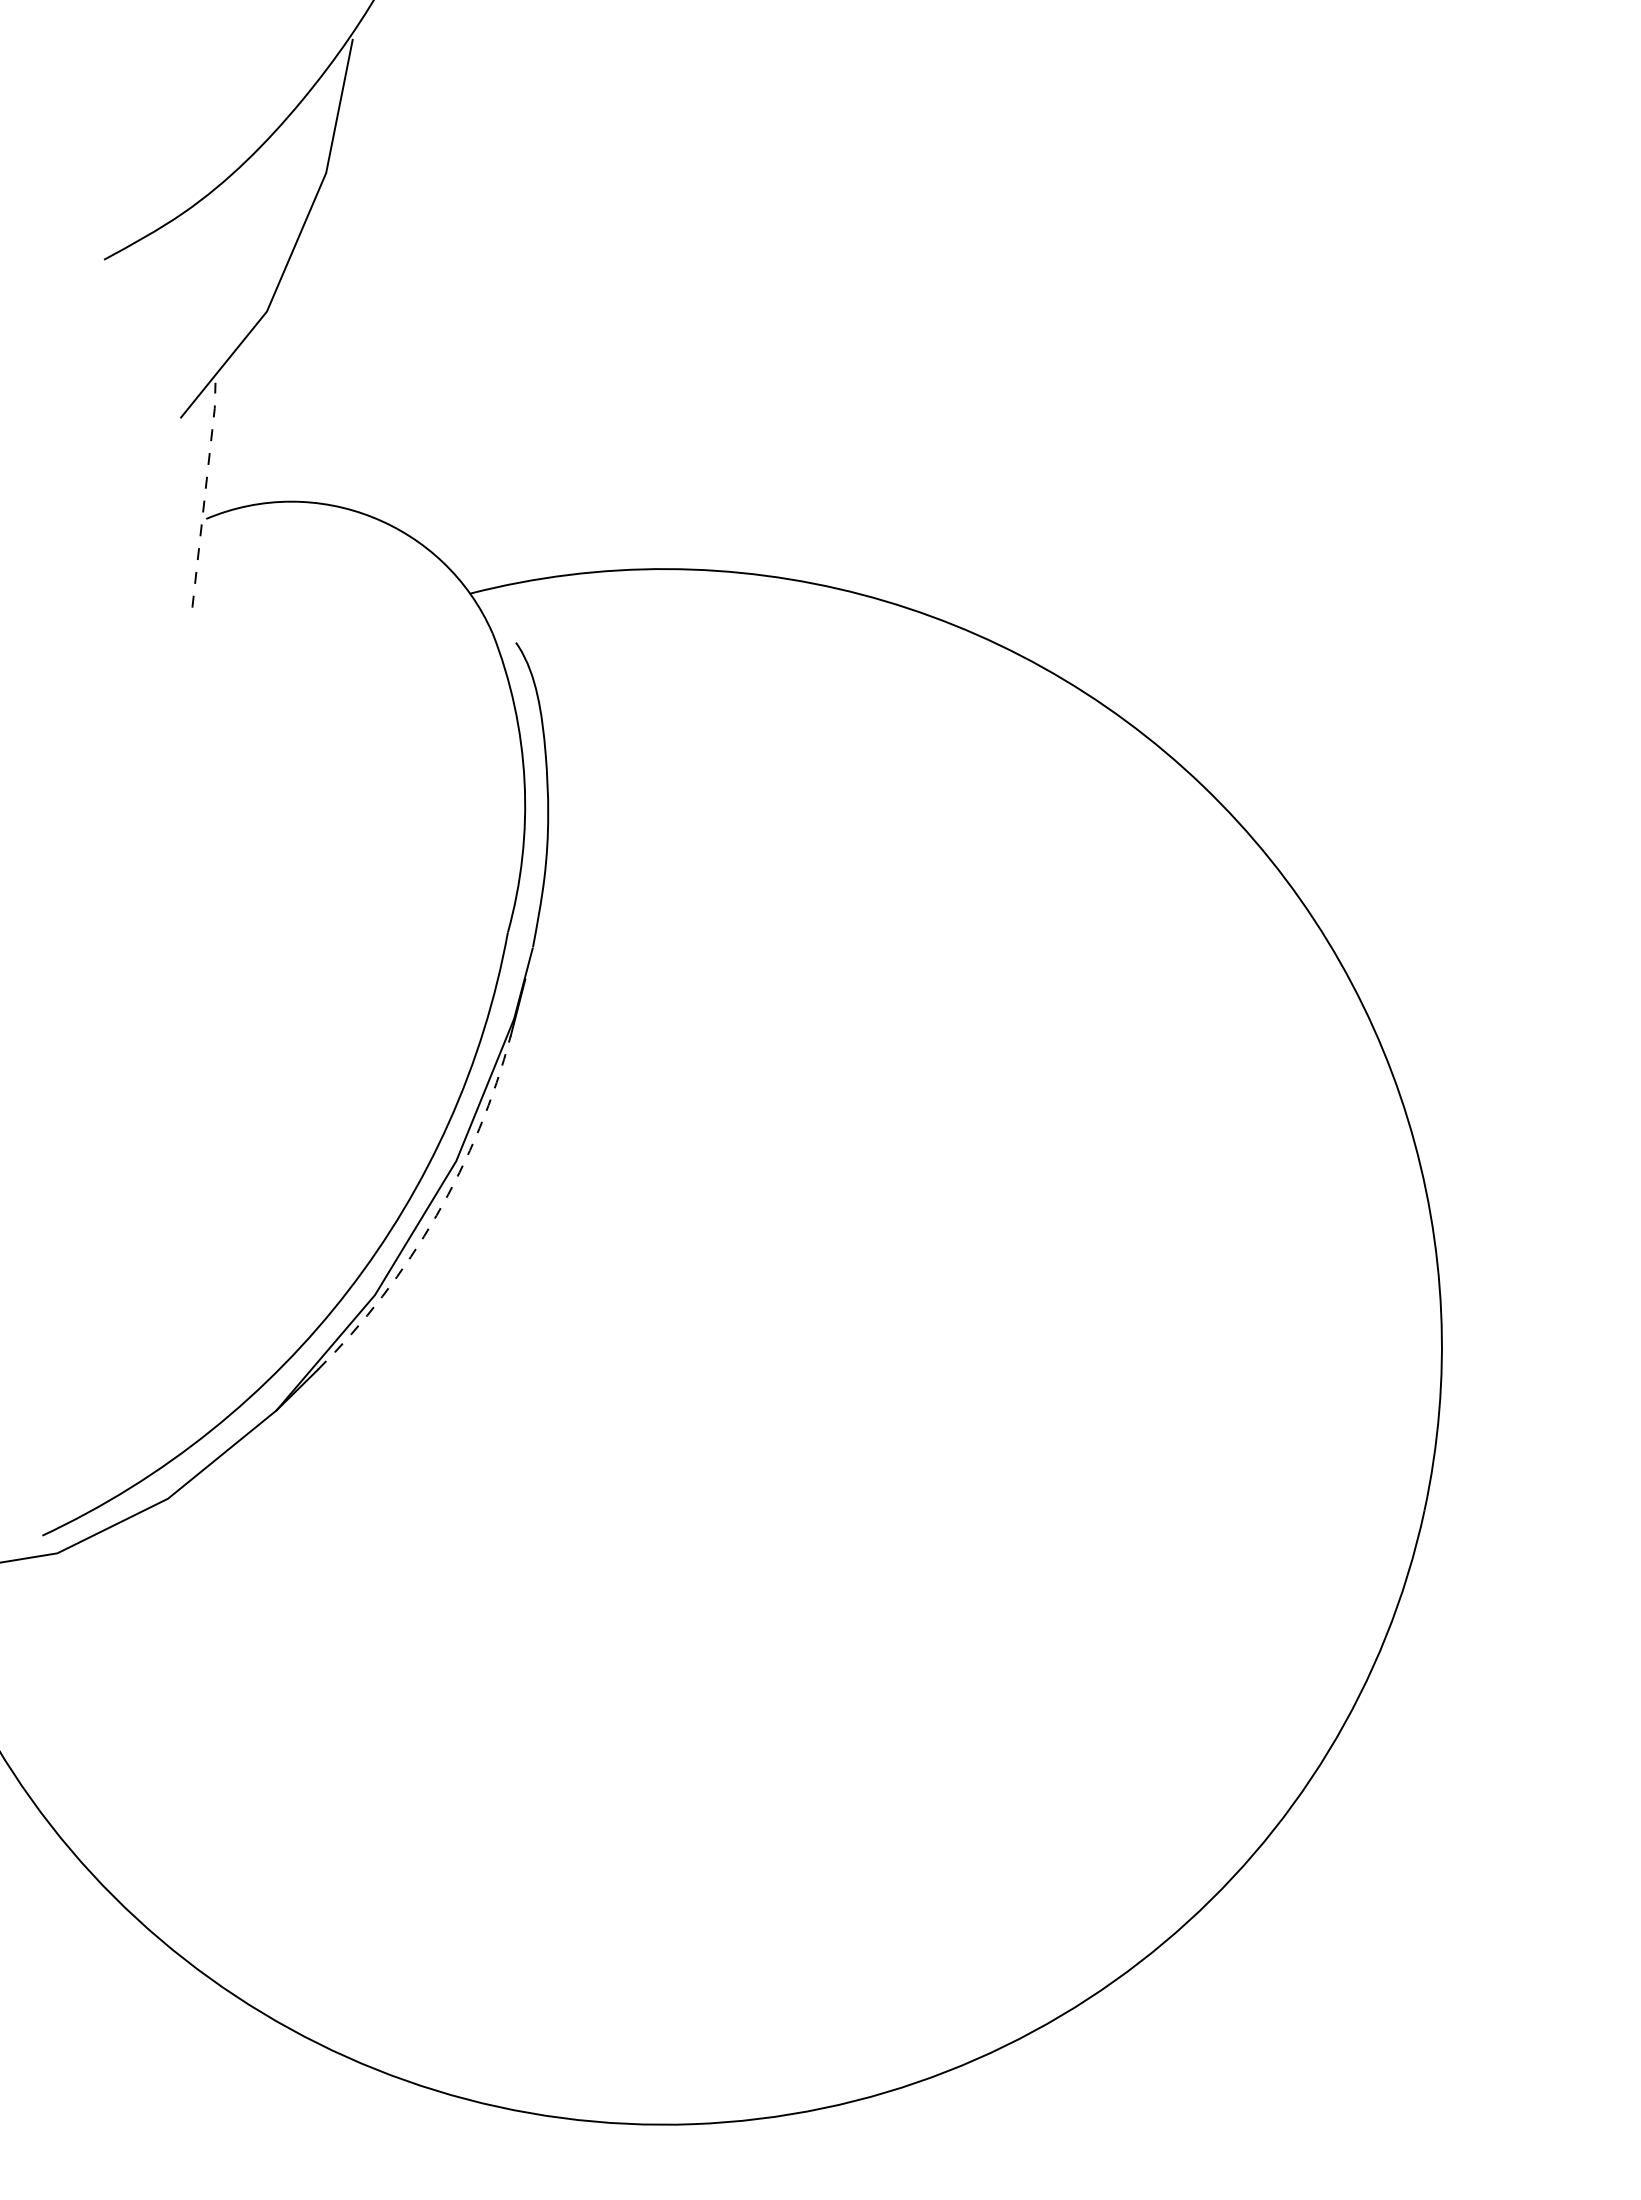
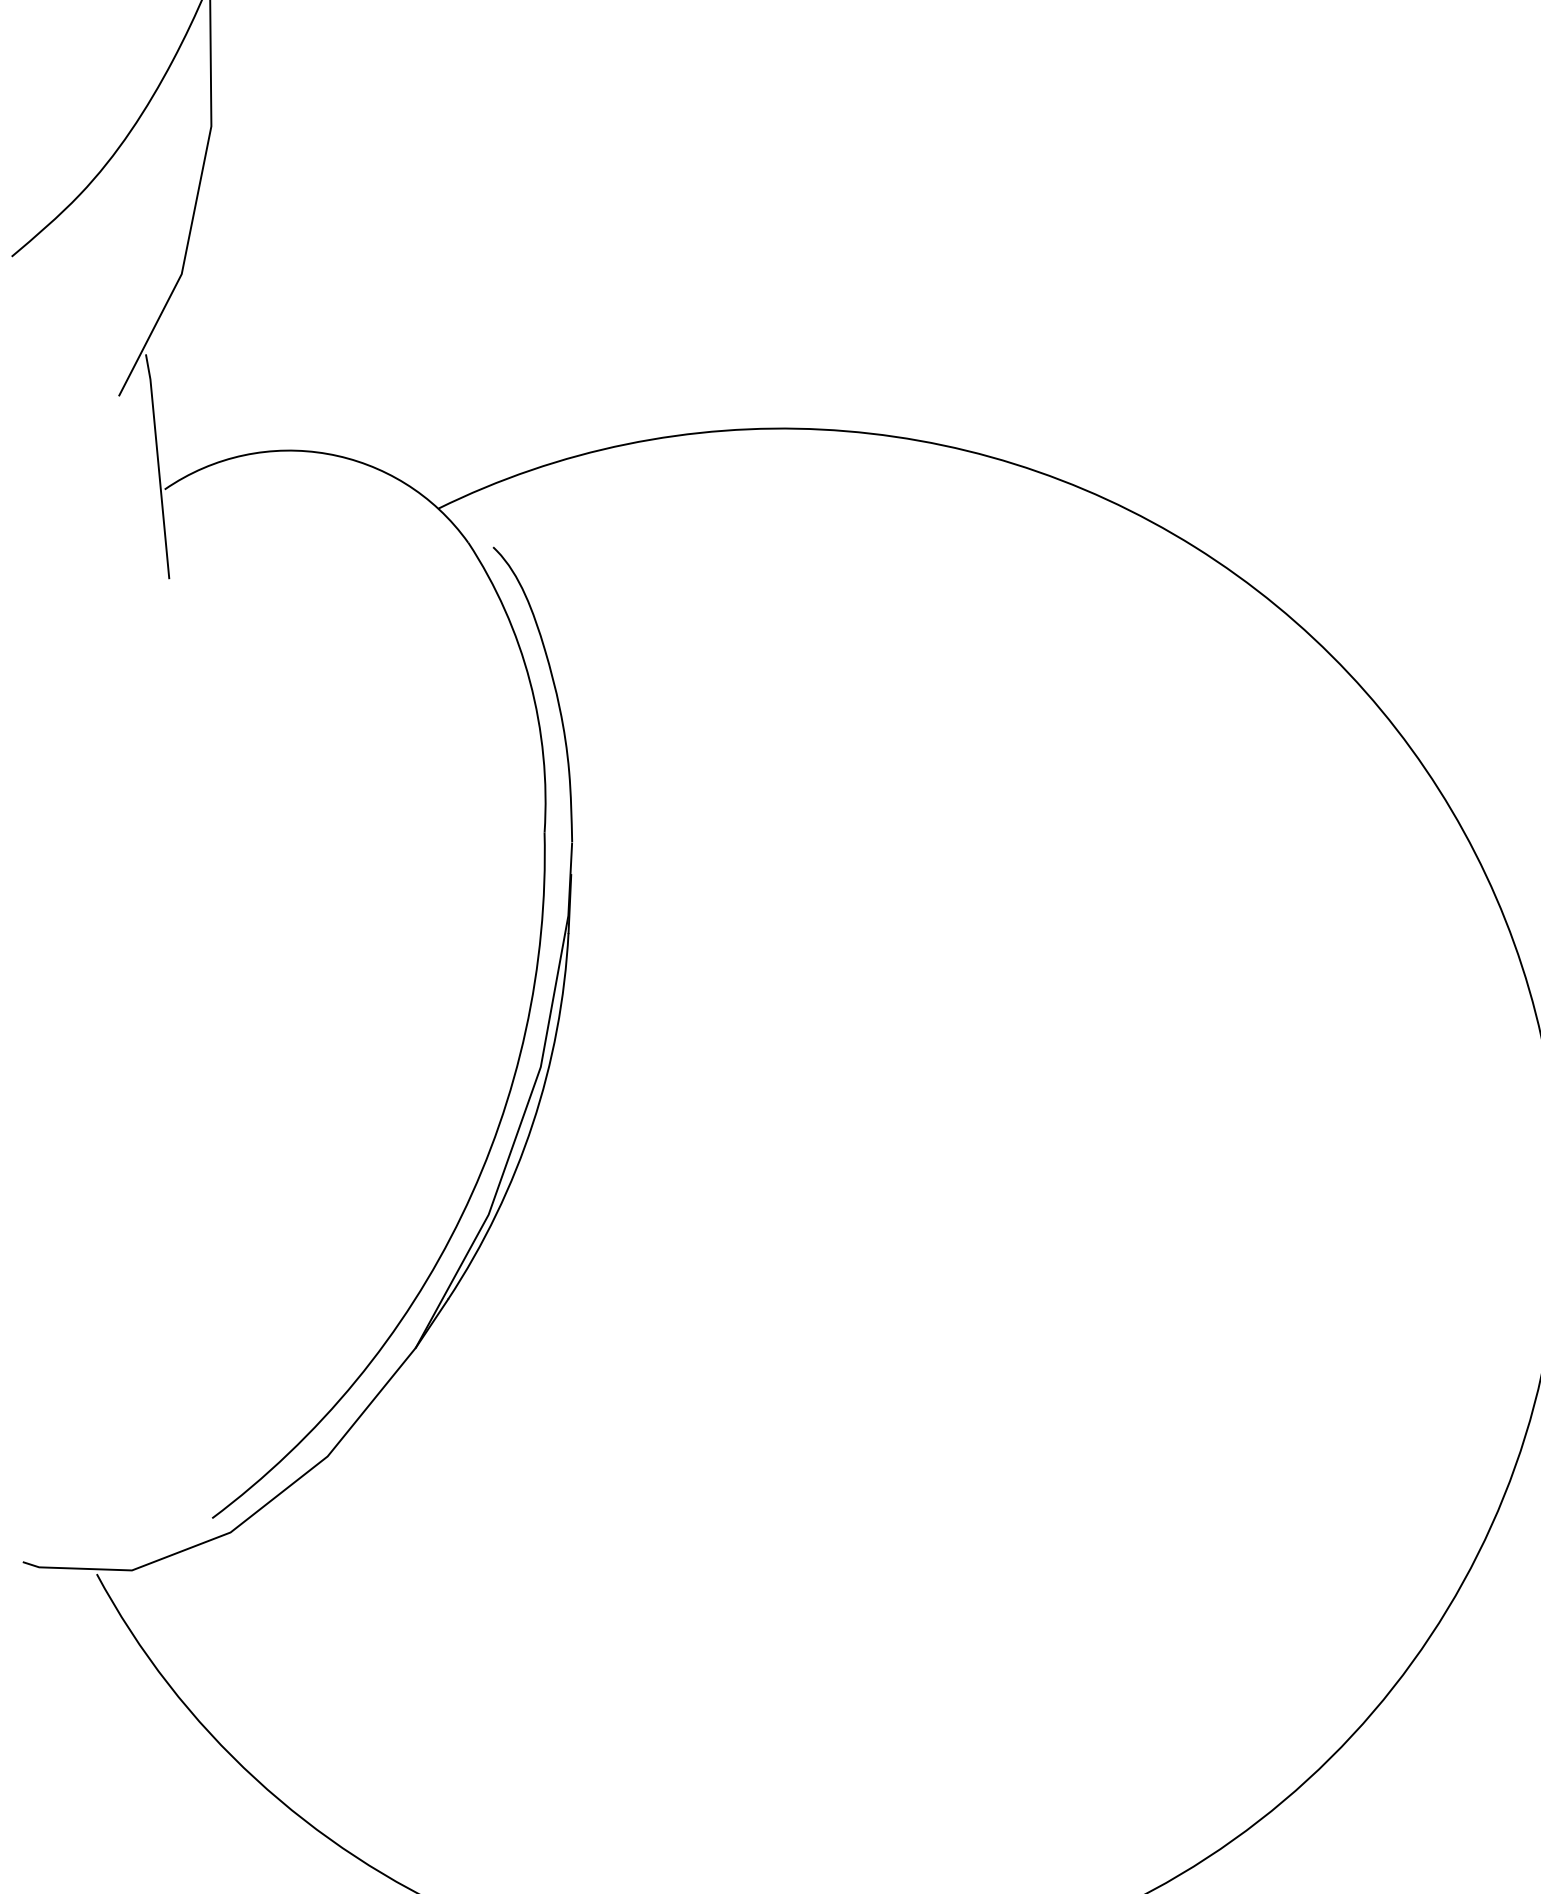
line: (205, 494) -> (158, 465), dashed -> solid
arc: (436, 1215) -> (532, 1124), dashed -> solid

